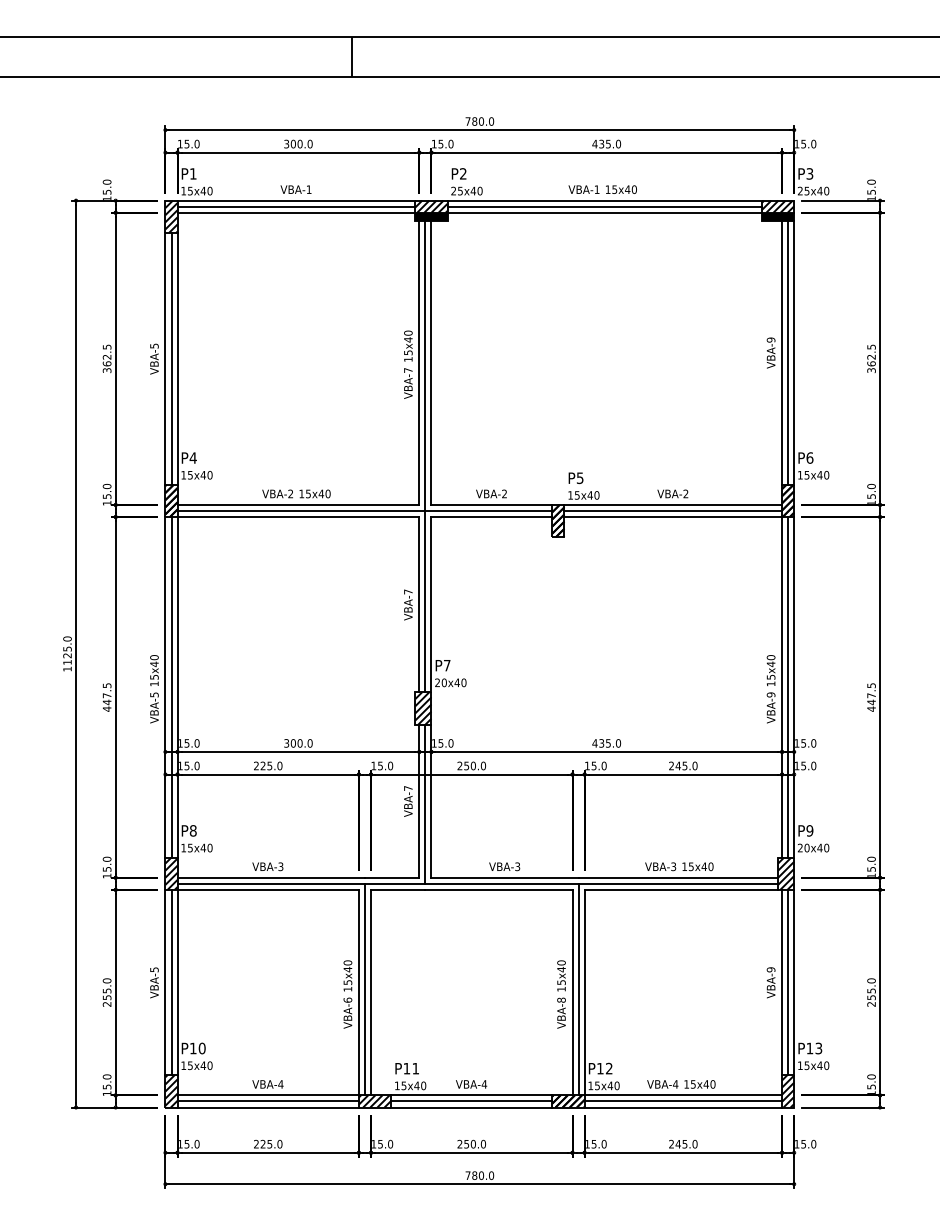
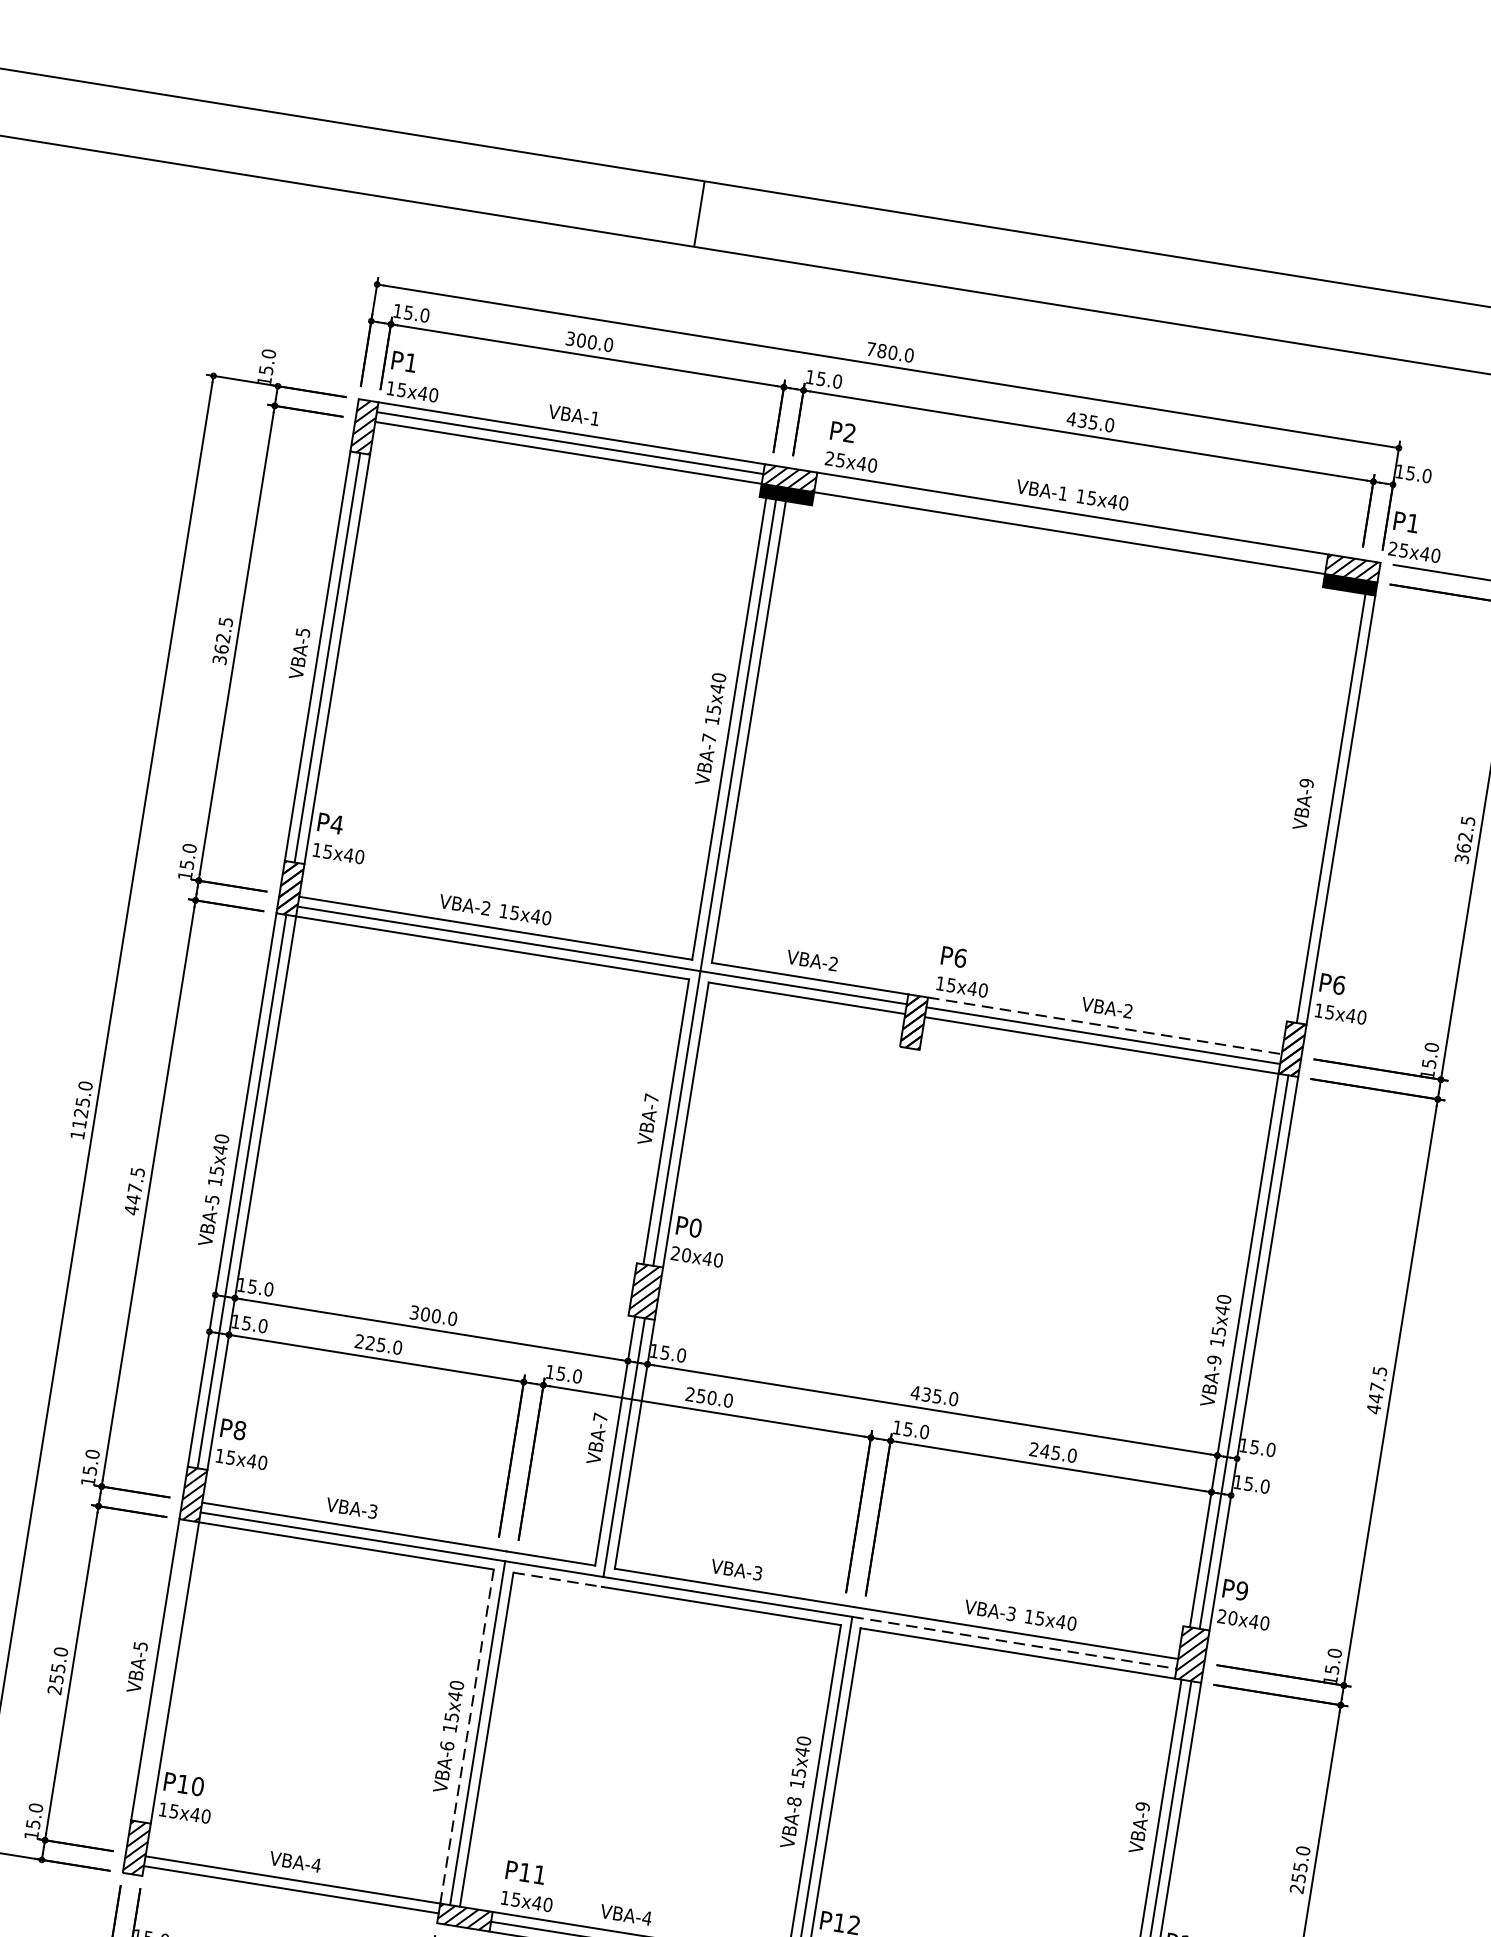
text: (809, 173) -> (1412, 522), P3 -> P1
line: (604, 206) -> (1070, 522), removed
line: (782, 352) -> (1322, 806), removed
text: (579, 478) -> (959, 958), P5 -> P6
line: (673, 504) -> (1105, 1025), solid -> dashed
text: (446, 665) -> (694, 1227), P7 -> P0
line: (678, 883) -> (1014, 1642), solid -> dashed
line: (398, 889) -> (558, 1579), solid -> dashed
line: (171, 982) -> (165, 1671), removed
line: (358, 992) -> (466, 1736), solid -> dashed
line: (267, 1107) -> (288, 1899), removed

